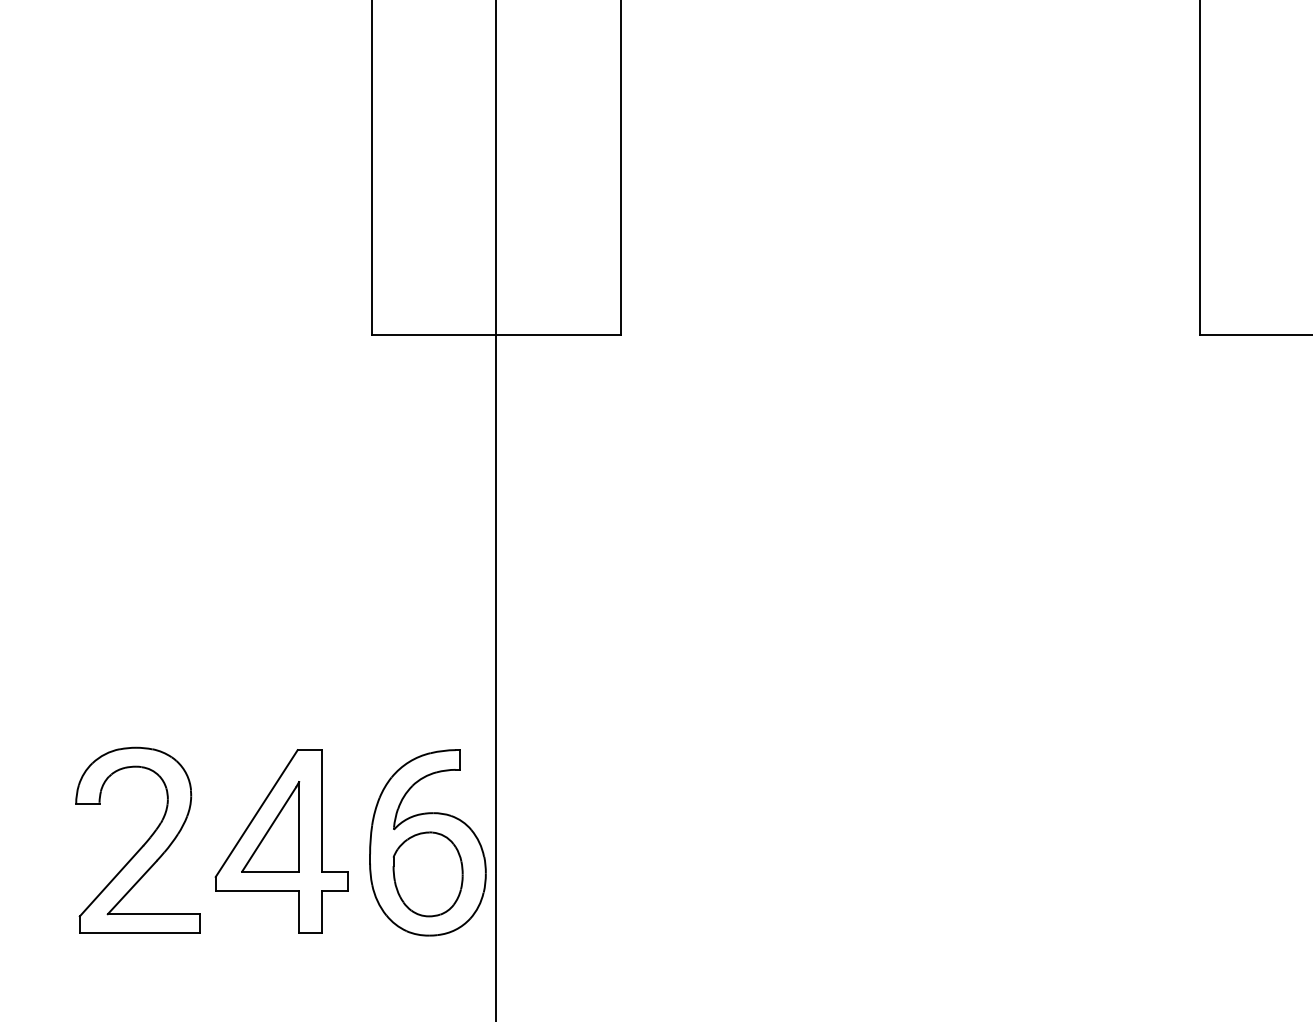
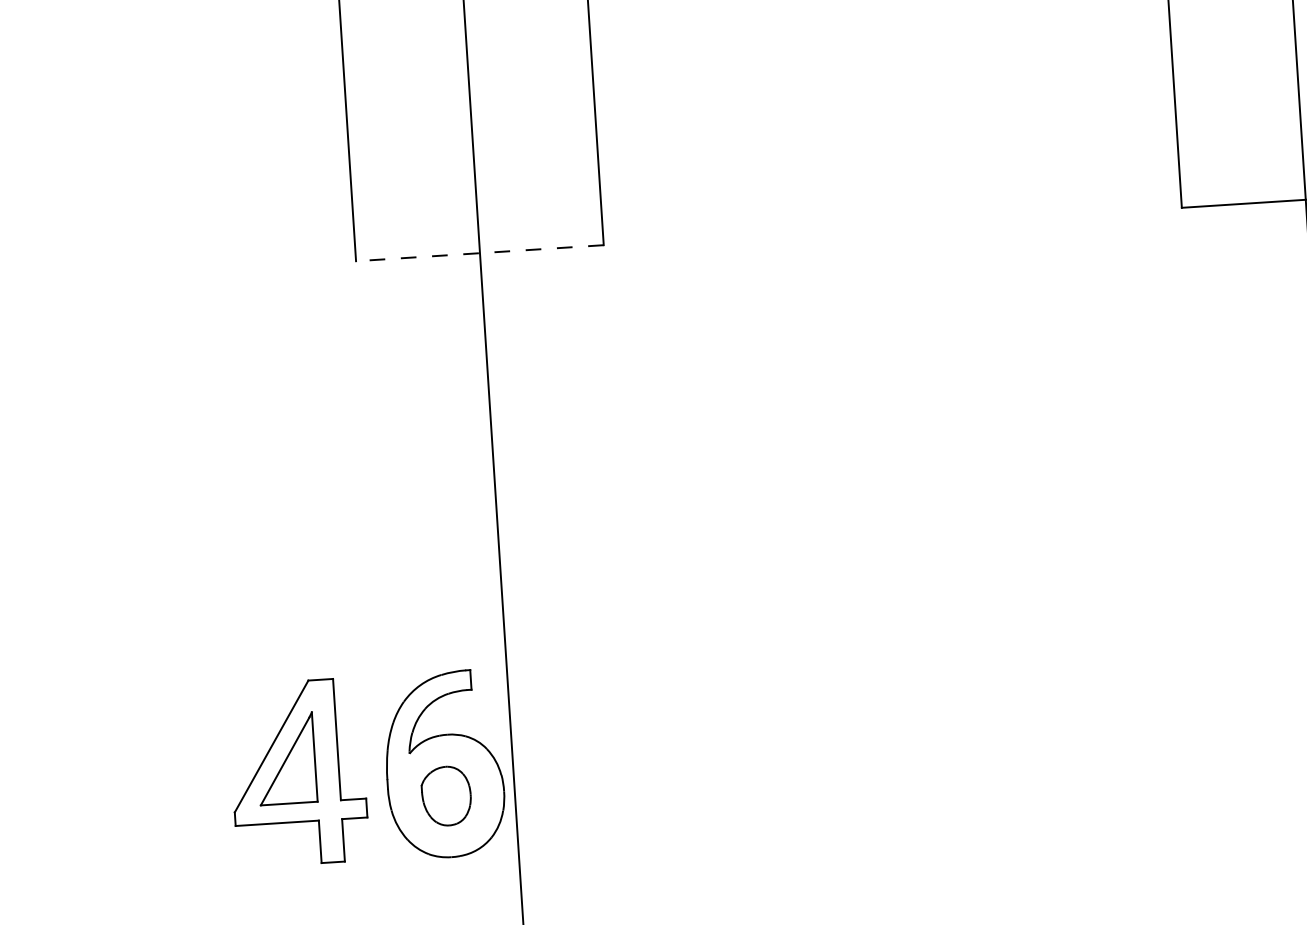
line: (495, 334) -> (478, 253), solid -> dashed
part: (143, 844) -> (160, 784), removed
part: (427, 874) -> (445, 796), size x0.7

